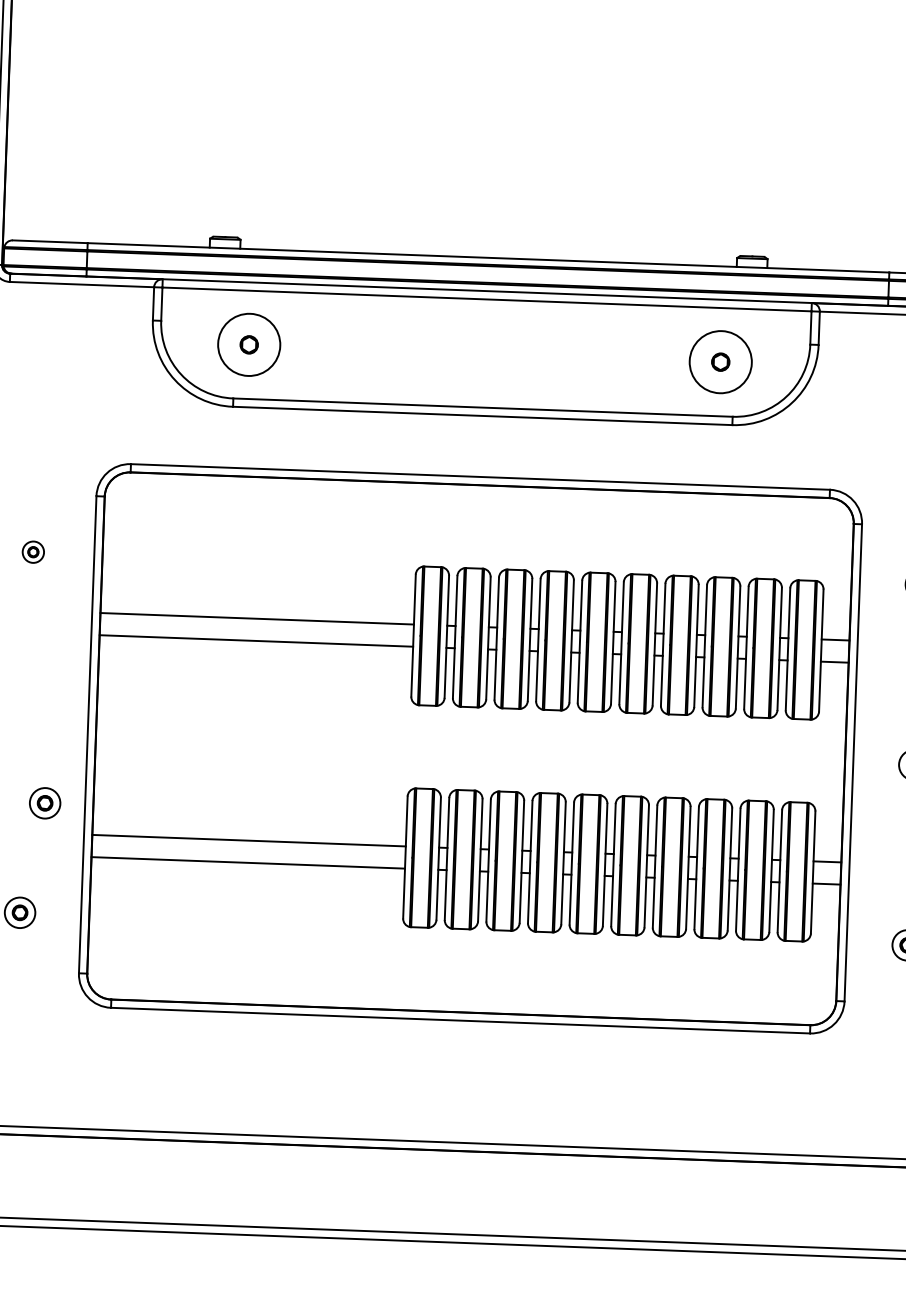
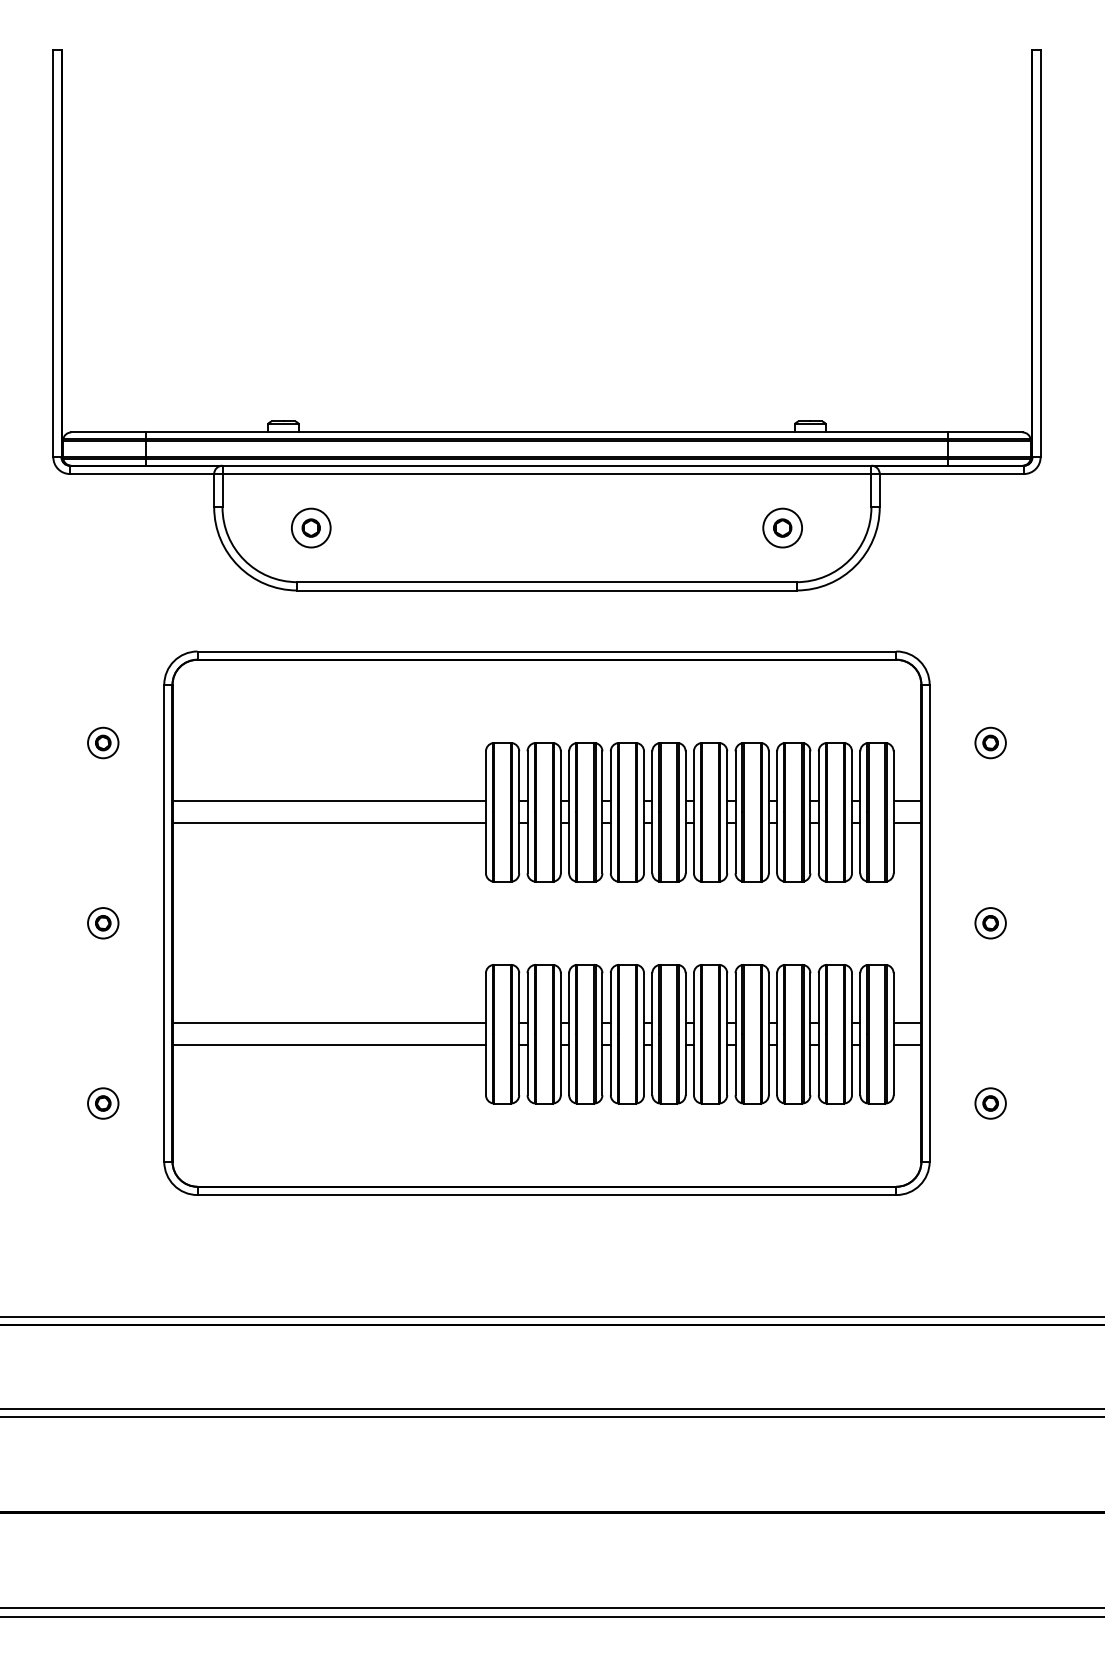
circle: (248, 344) -> (310, 527), size x0.62
circle: (720, 361) -> (782, 527), size x0.62
part: (33, 551) -> (103, 742), size x1.43
part: (45, 803) -> (103, 923), moved

